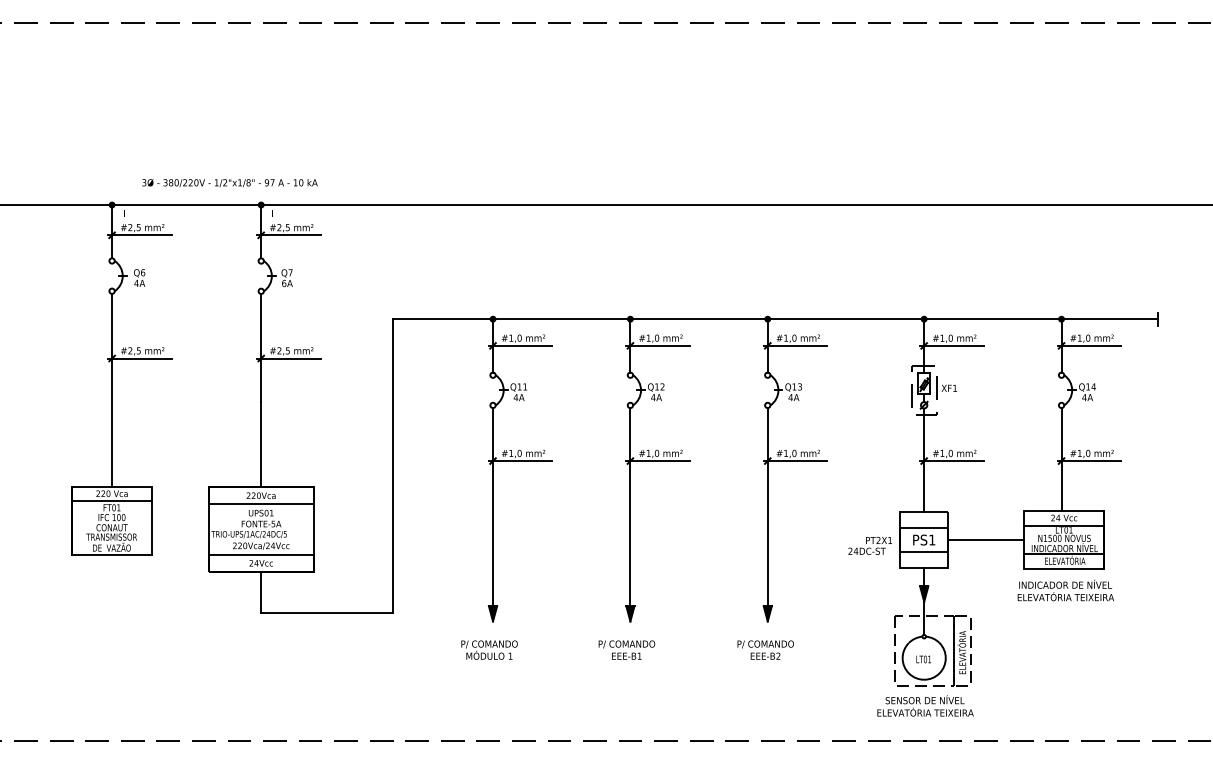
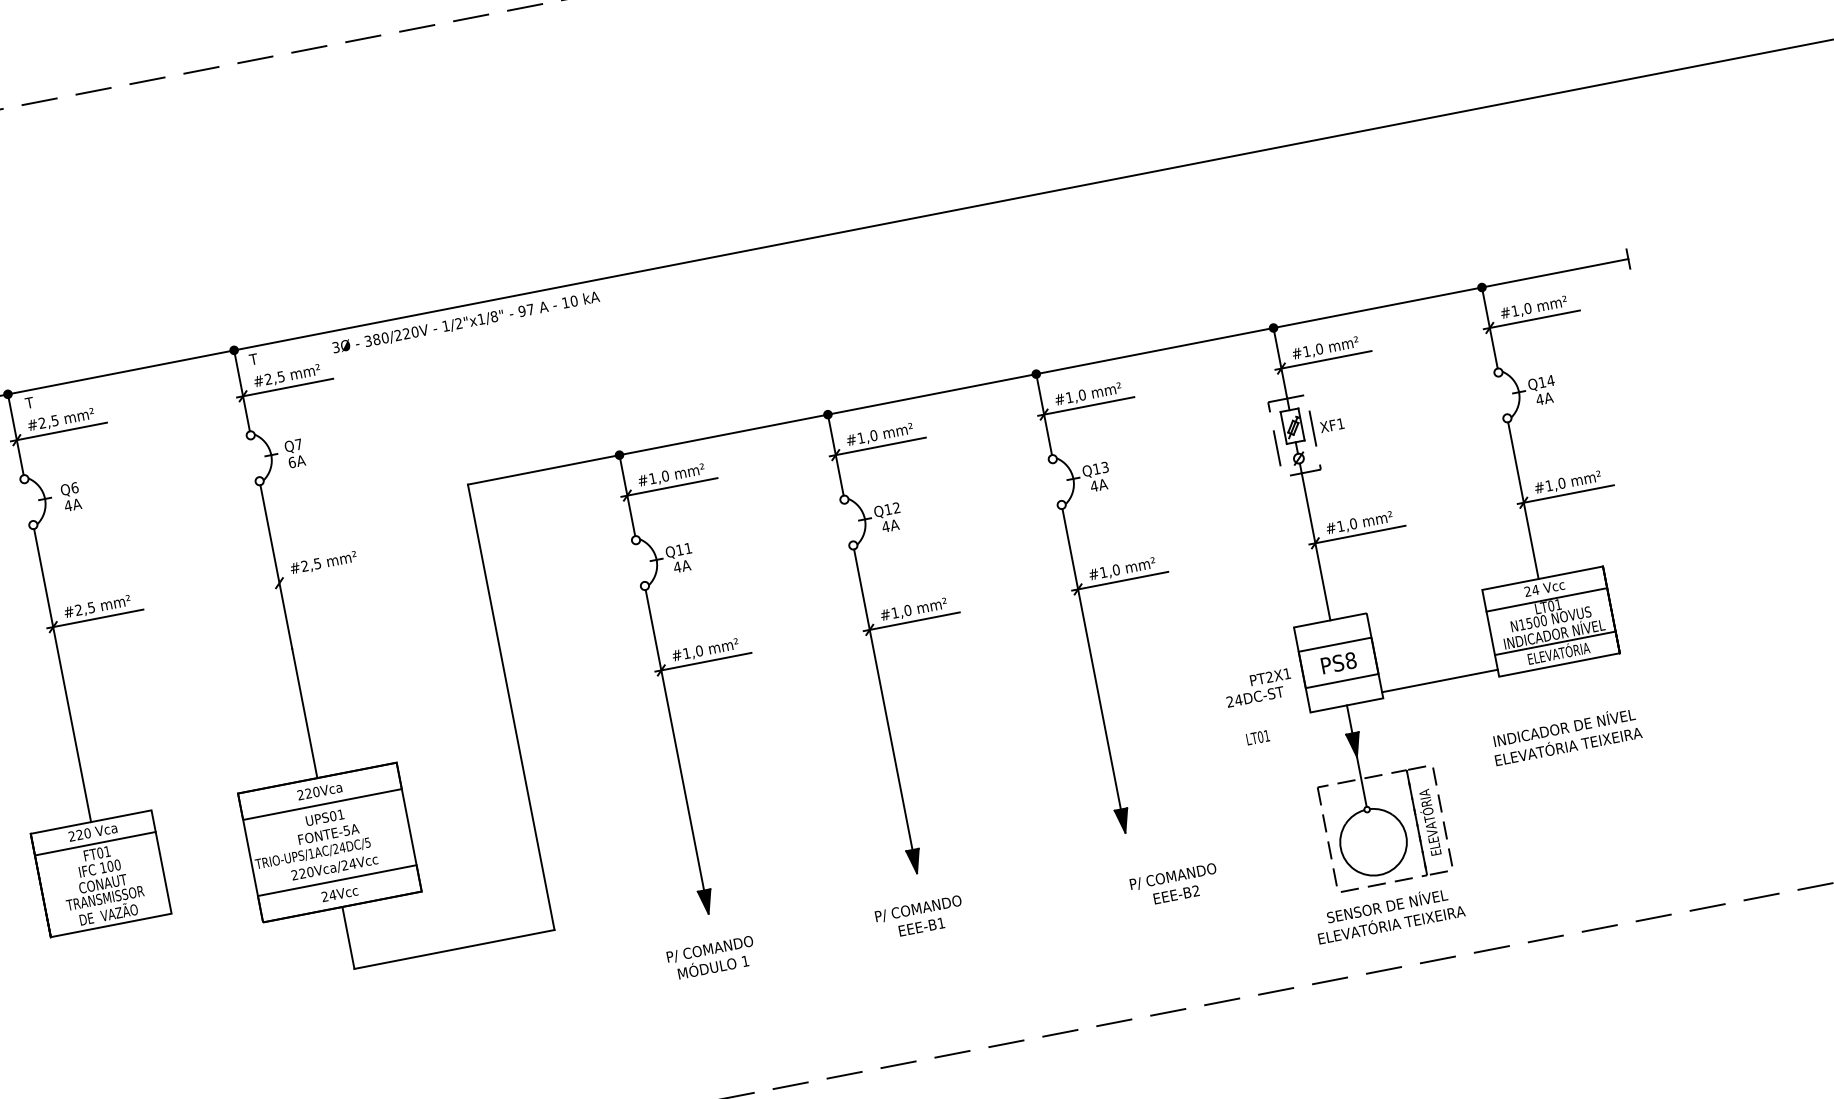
text: (229, 183) -> (465, 323), moved
line: (288, 358) -> (320, 575), removed
text: (932, 539) -> (1351, 659), PS1 -> PS8
line: (986, 539) -> (1440, 680), moved
text: (1065, 590) -> (1565, 736), moved
text: (765, 649) -> (1174, 884), moved
text: (923, 659) -> (1257, 737), moved

